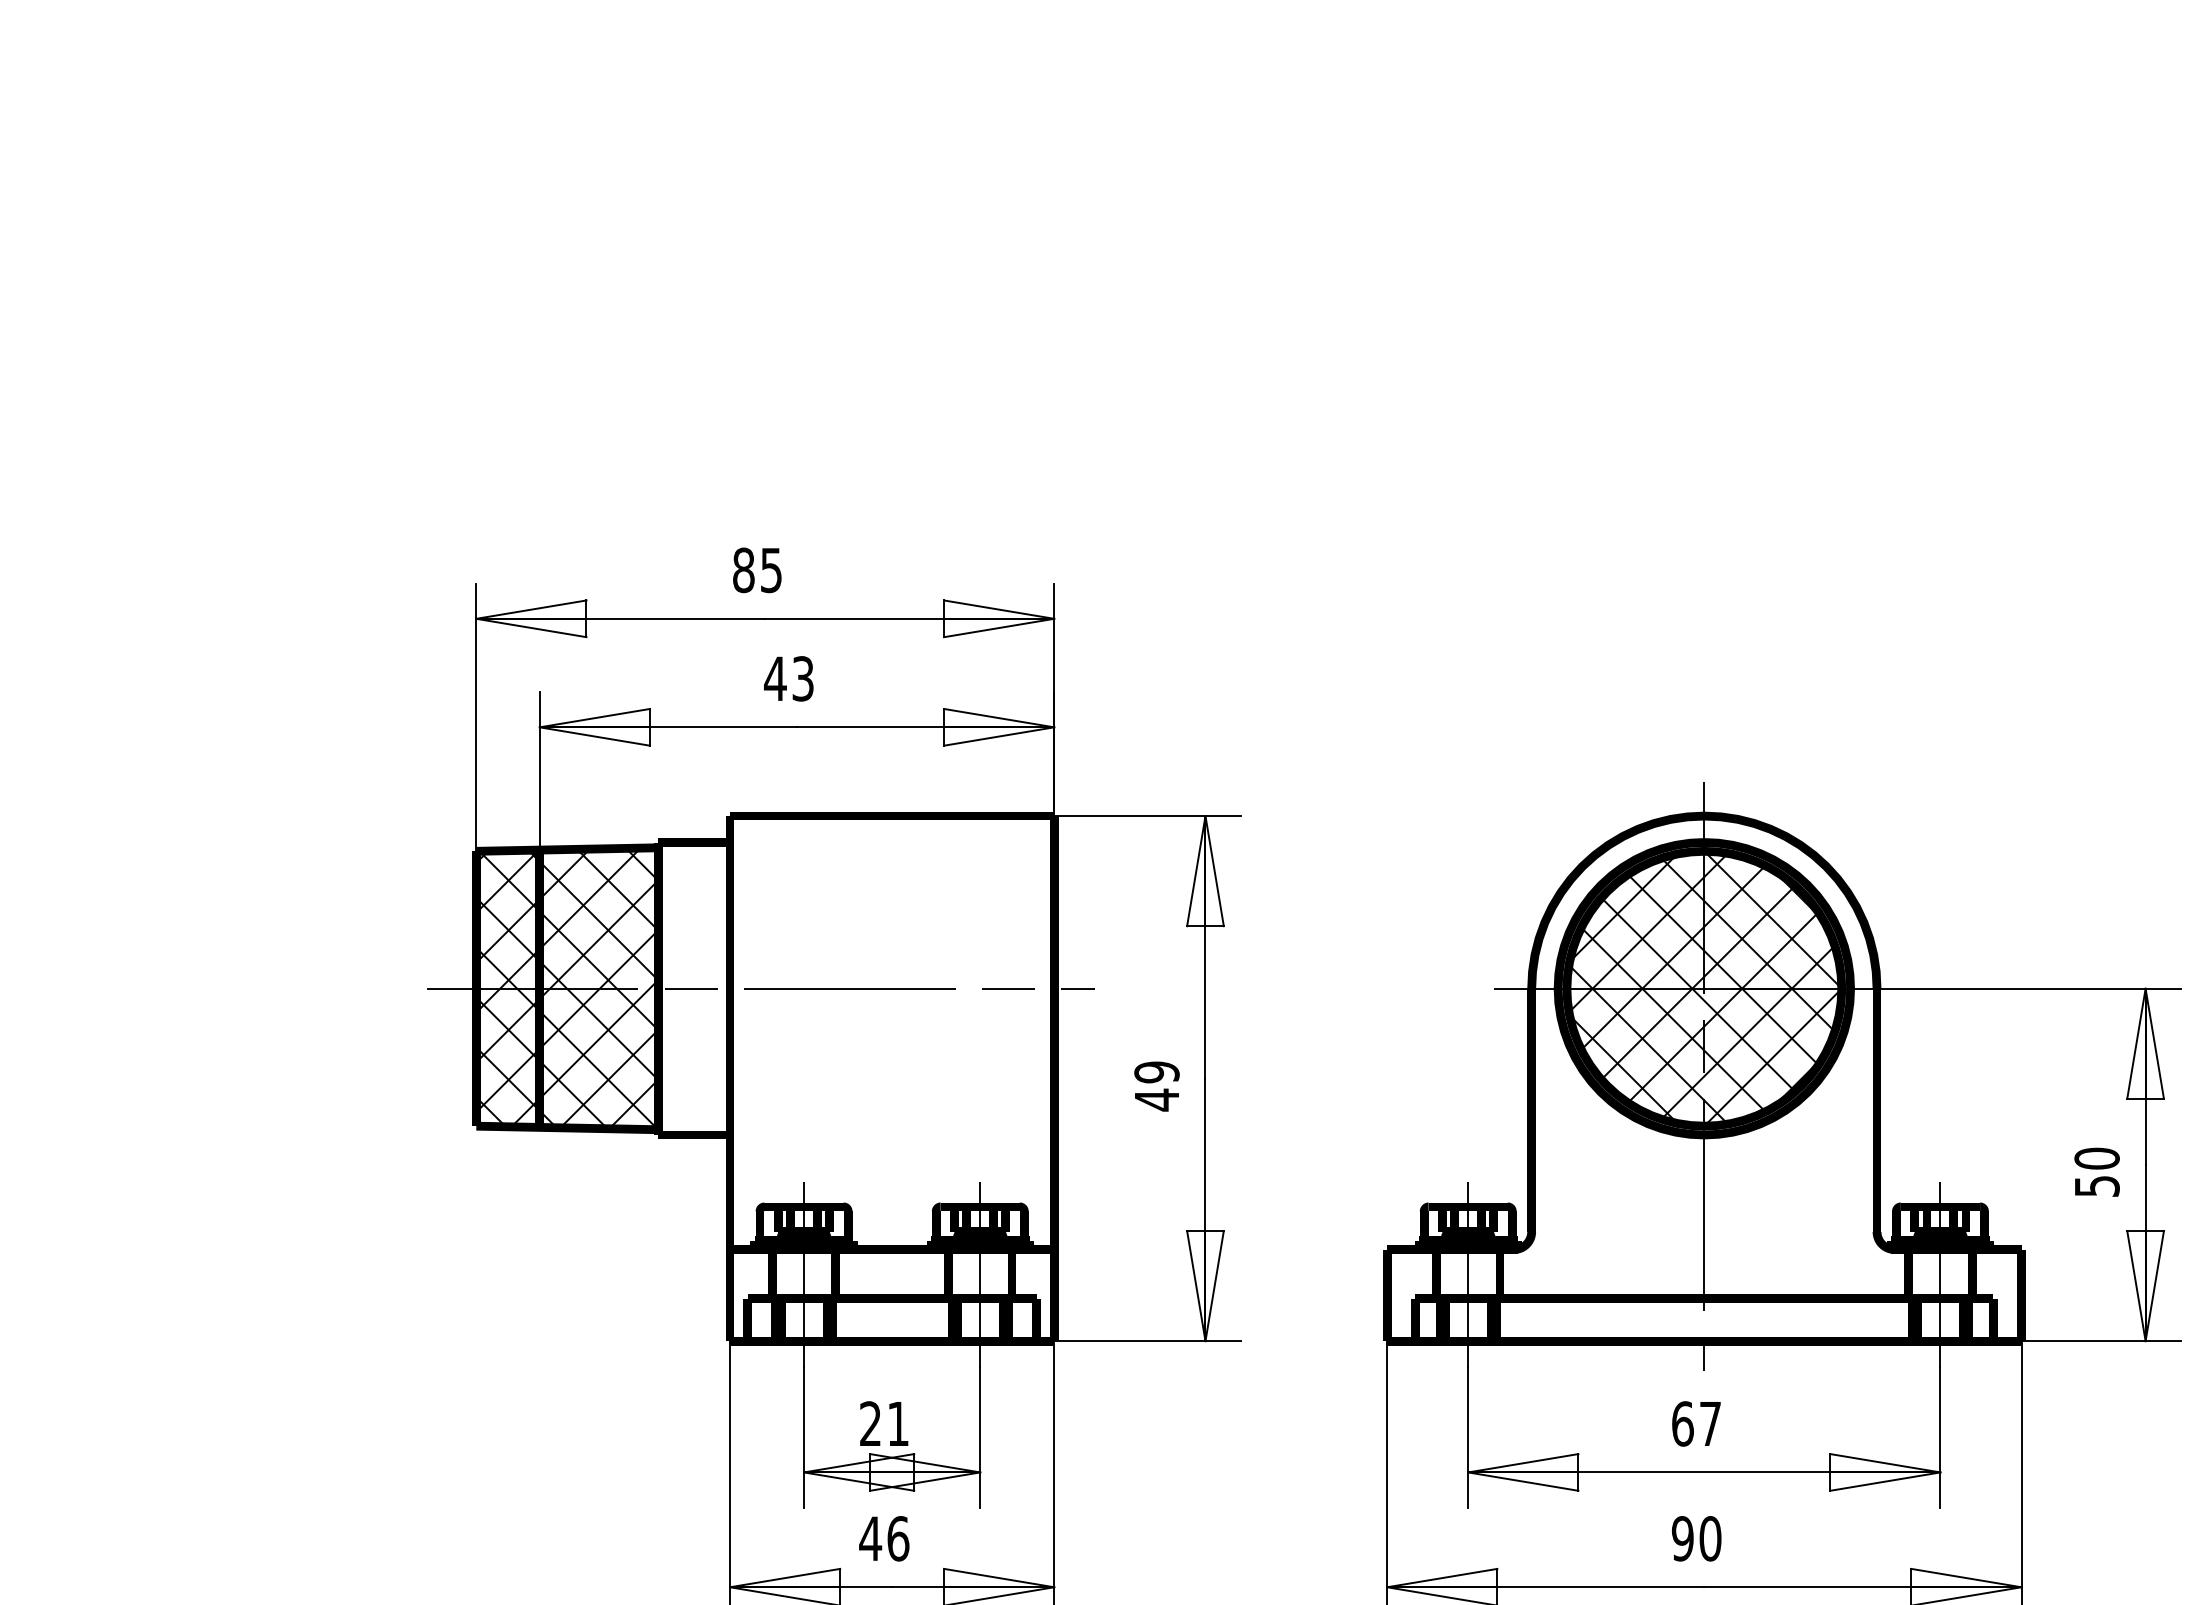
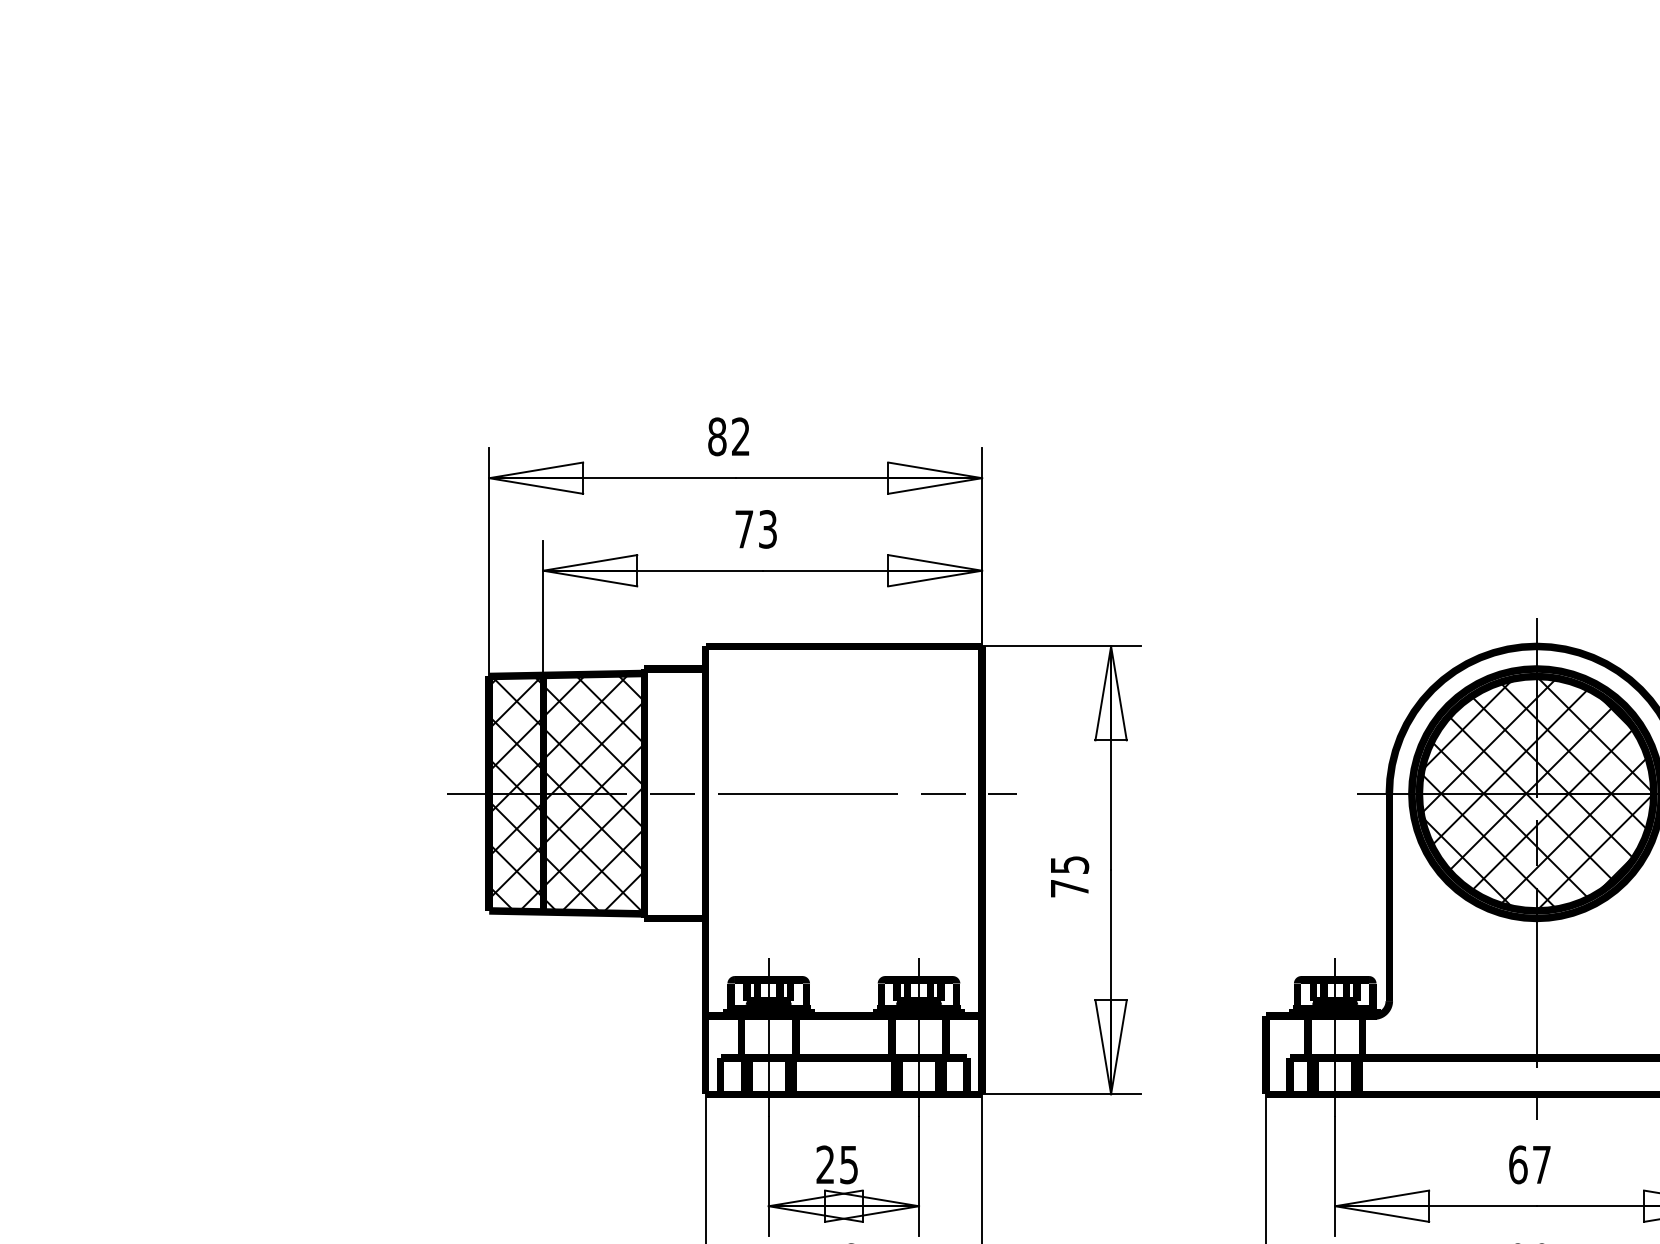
text: (771, 570) -> (740, 436), 85 -> 82
text: (775, 678) -> (744, 529), 43 -> 73
text: (1156, 1086) -> (1069, 877), 49 -> 75
text: (898, 1424) -> (849, 1165), 21 -> 25

